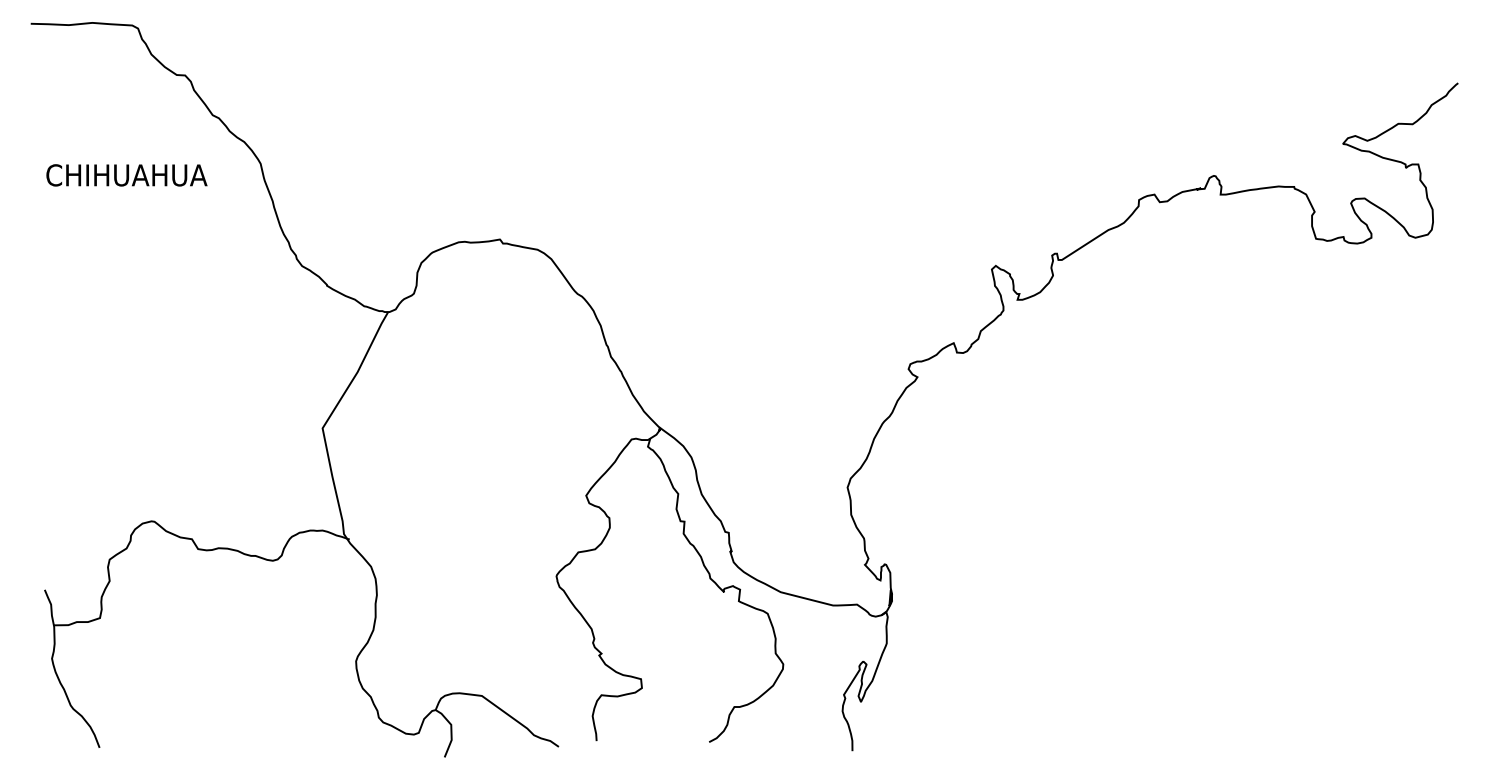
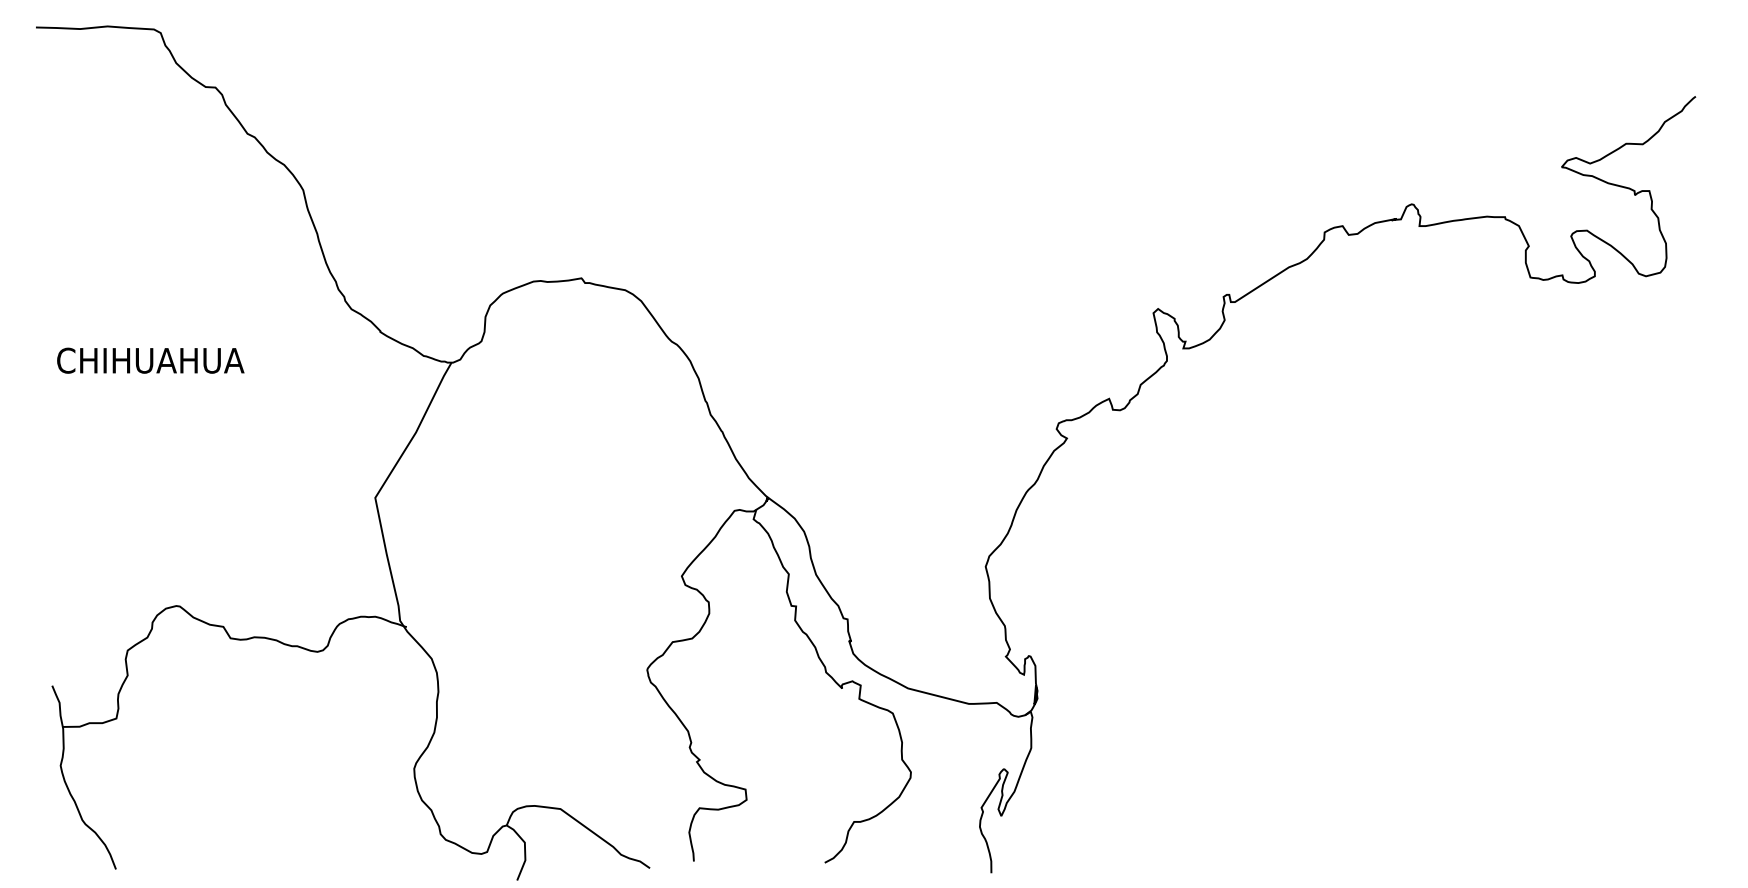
text: (126, 175) -> (150, 360), moved

